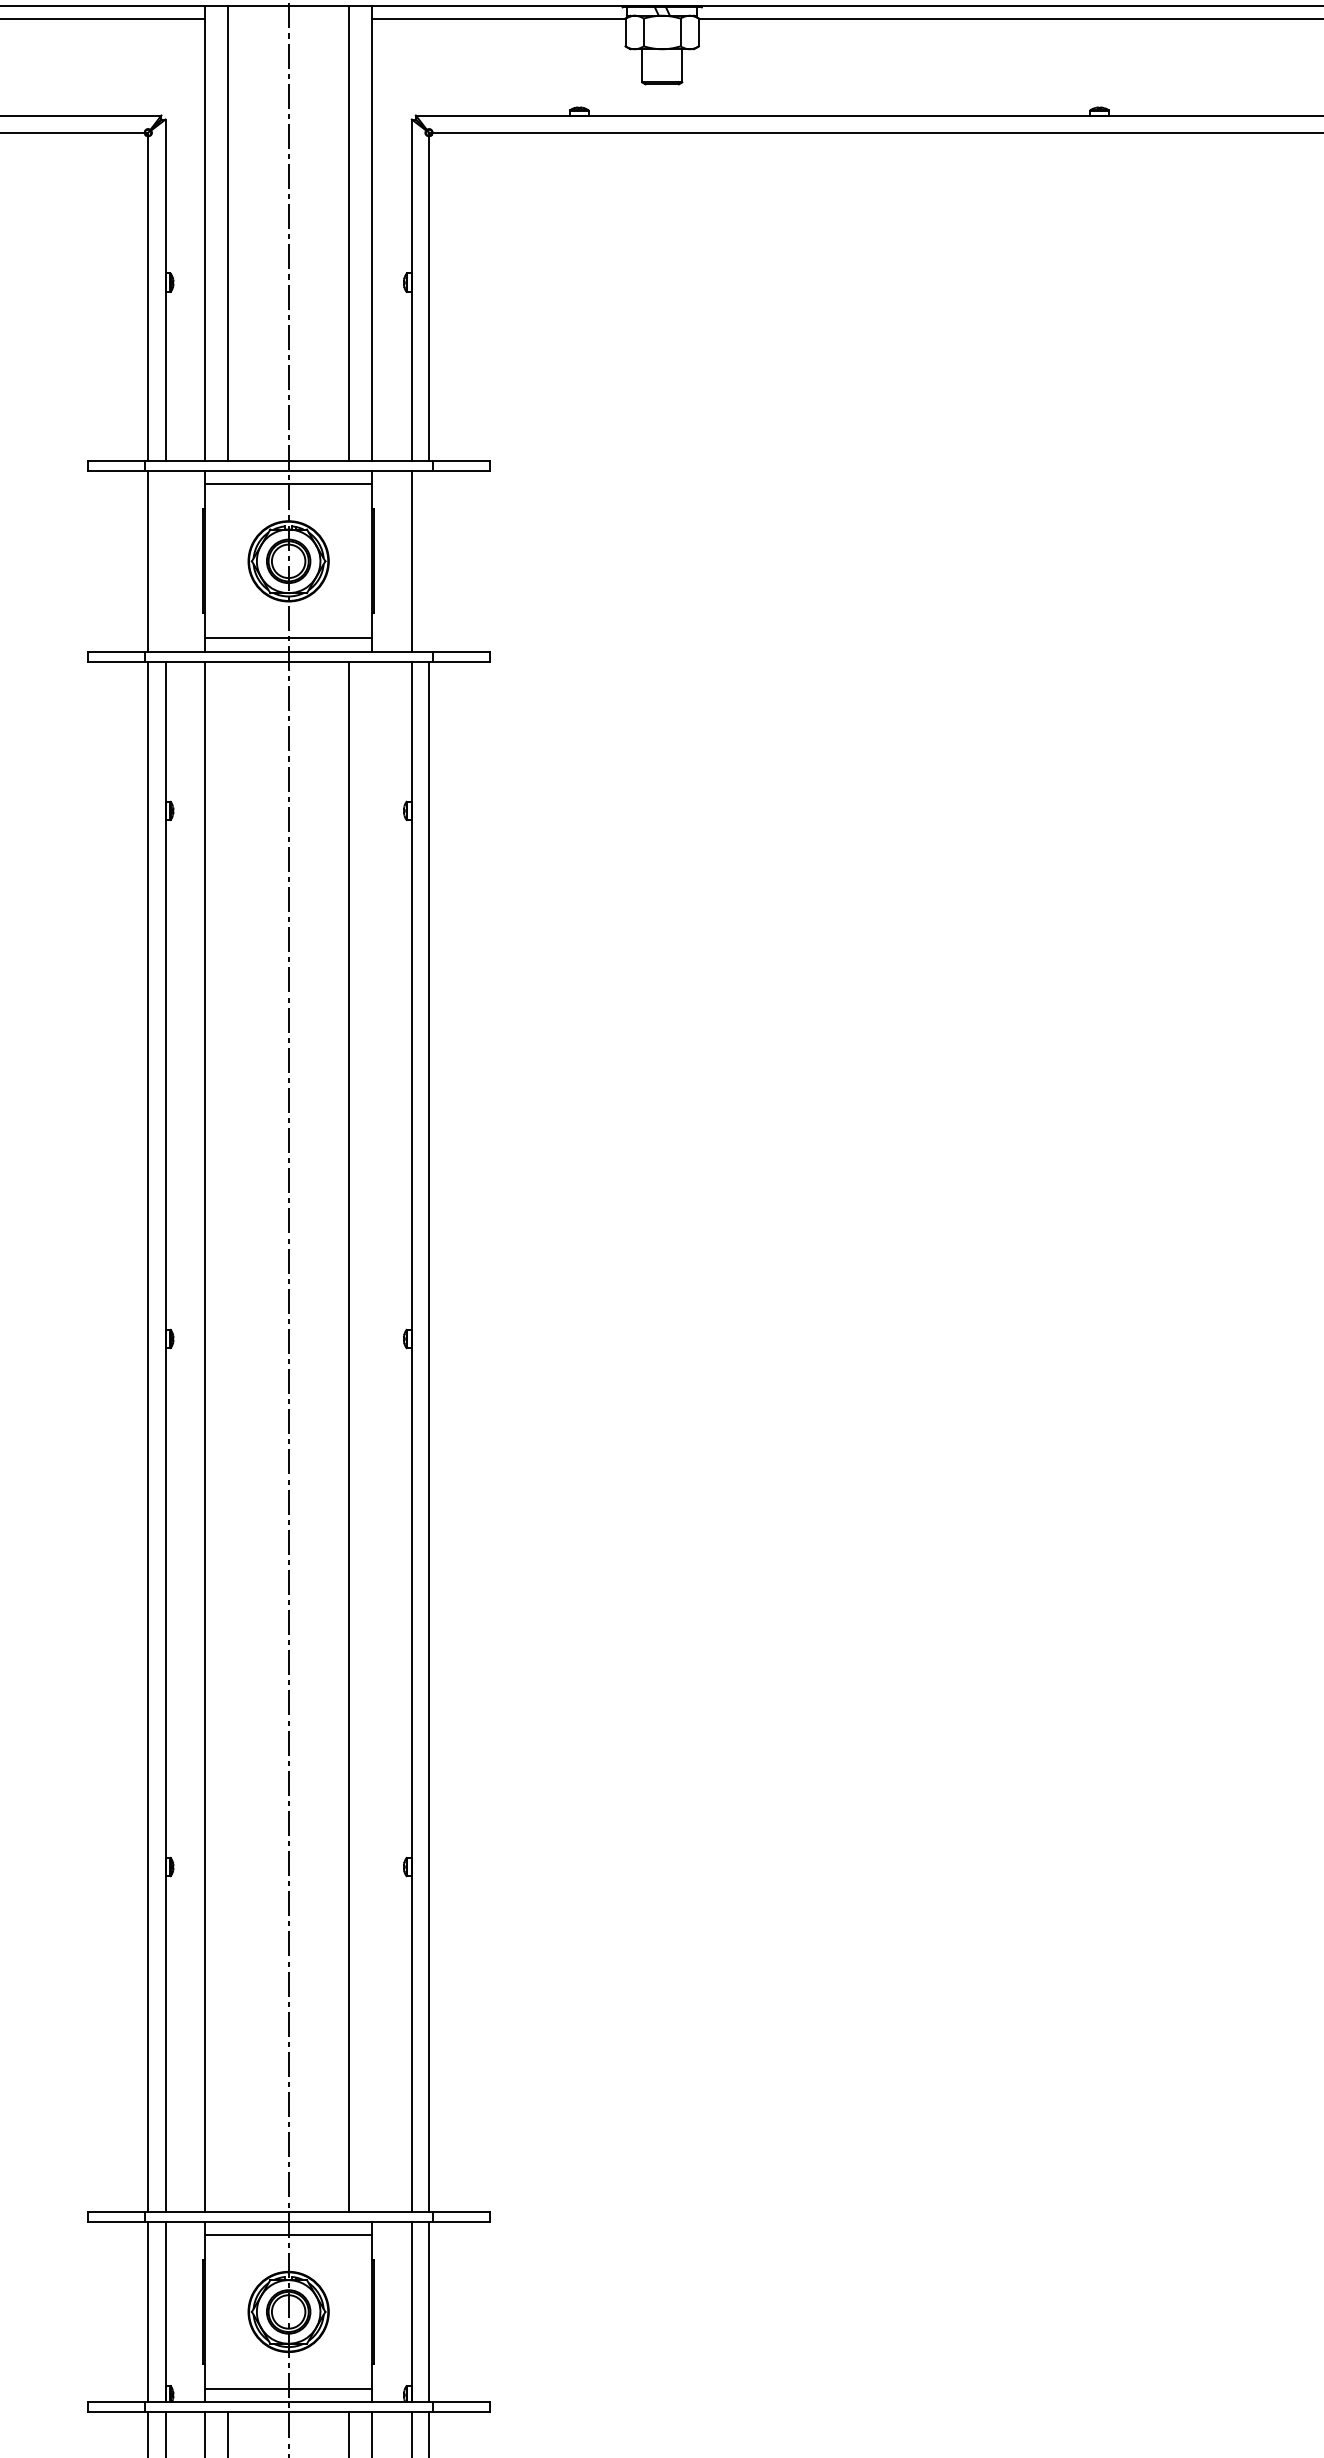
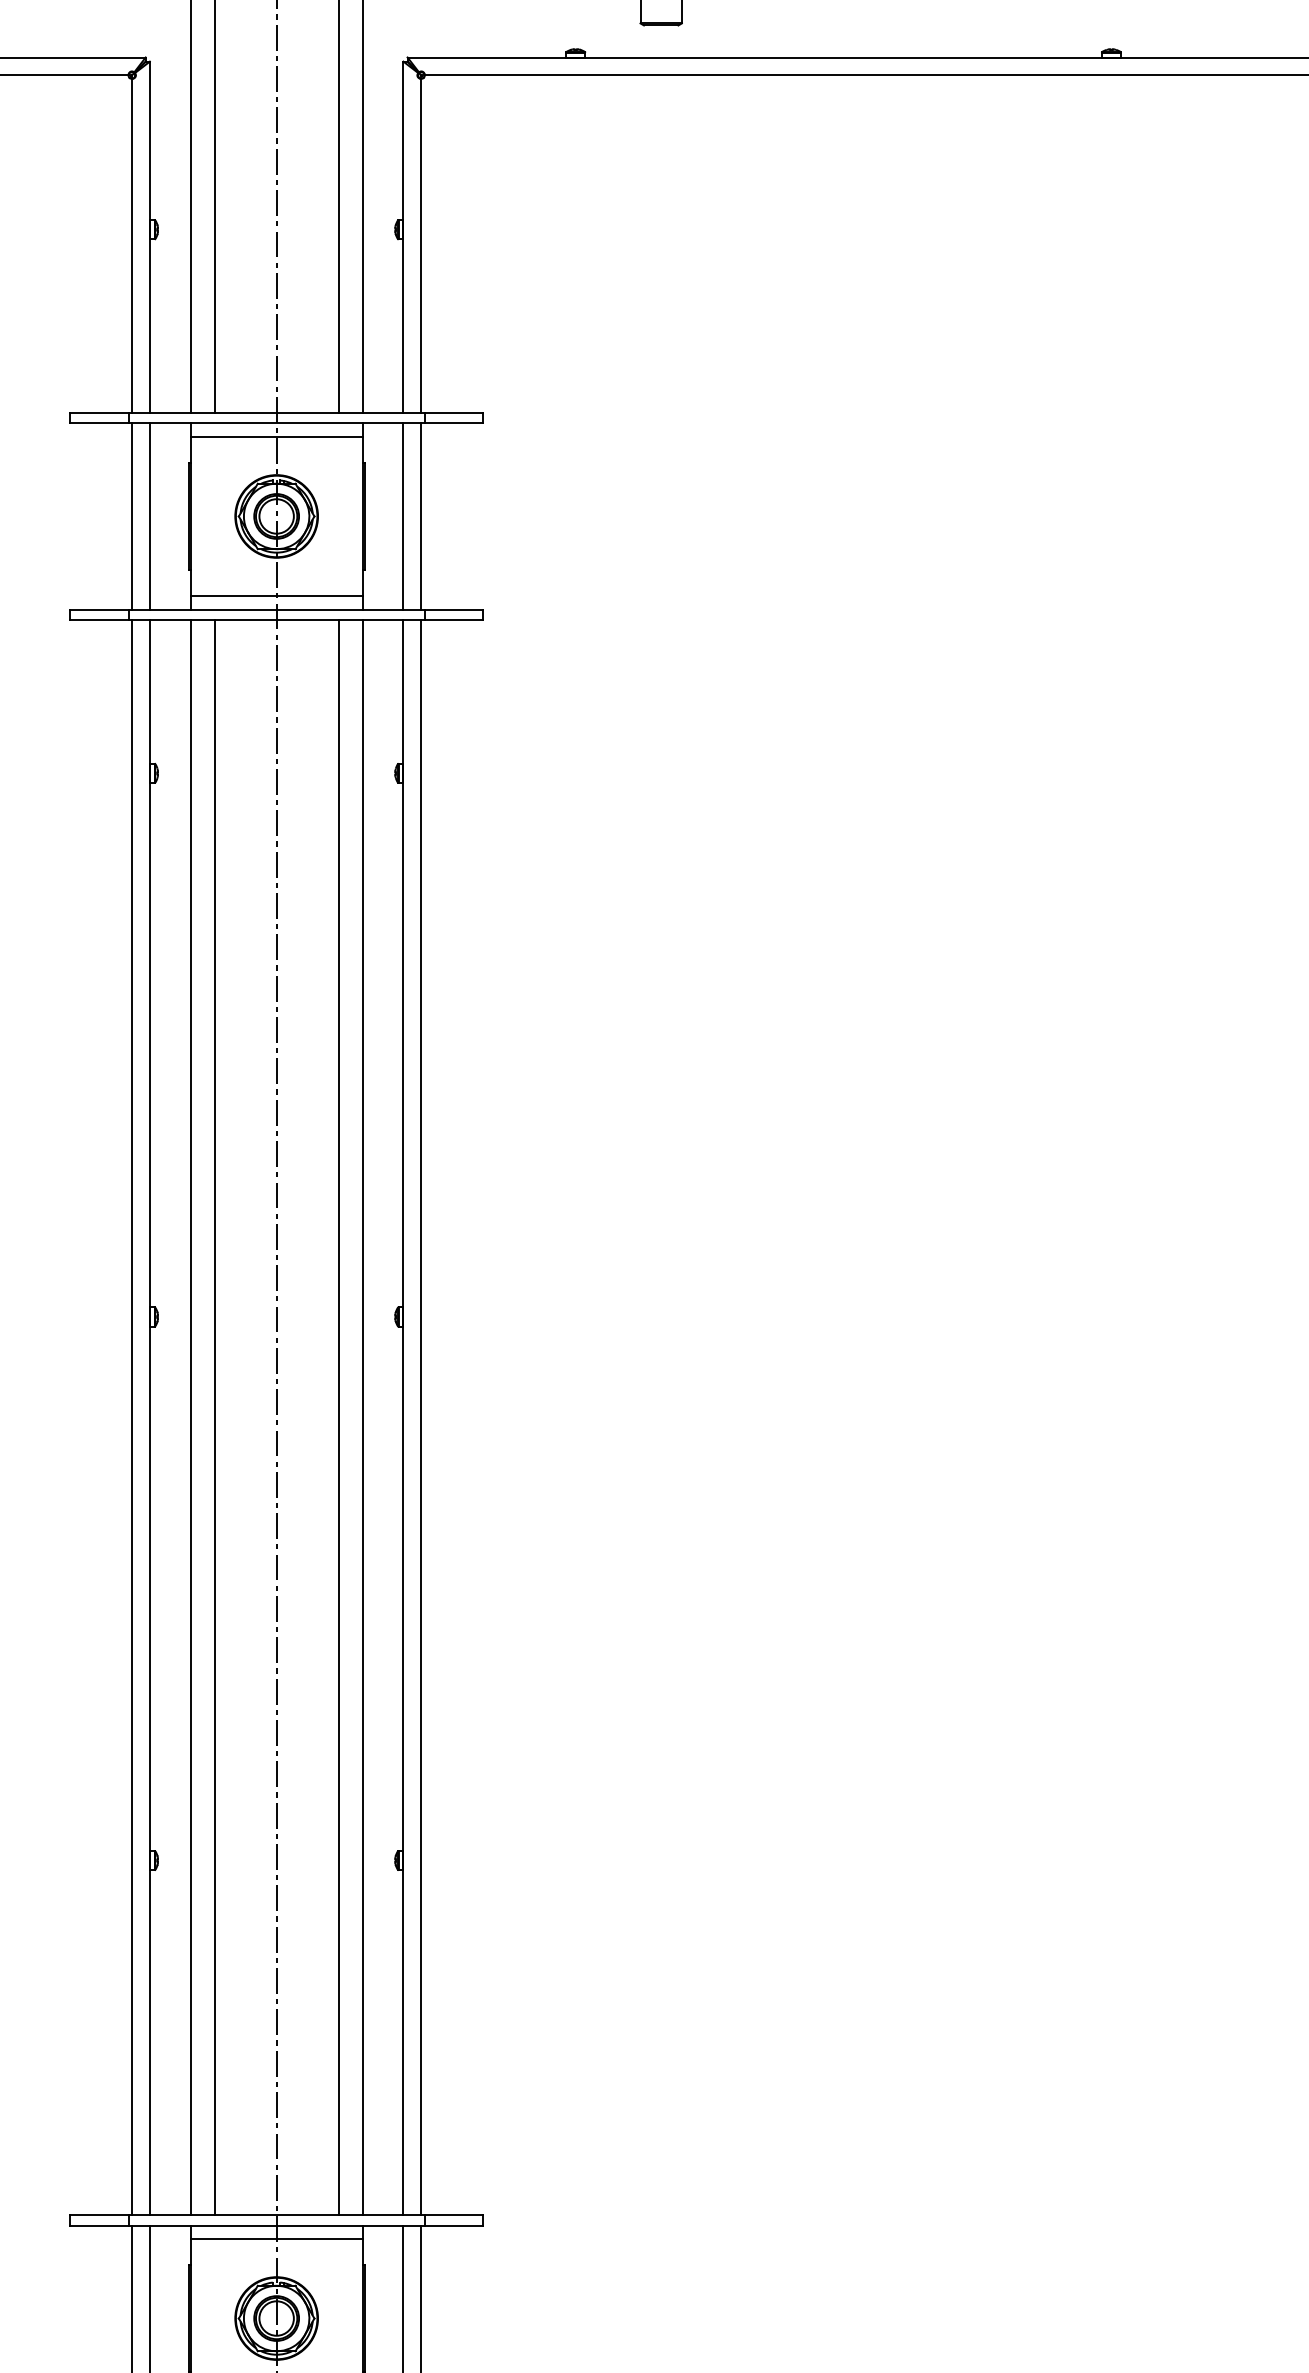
line: (165, 560) -> (149, 515), added
line: (429, 560) -> (421, 515), added
line: (228, 1436) -> (214, 1417), added
line: (372, 1436) -> (362, 1417), added

